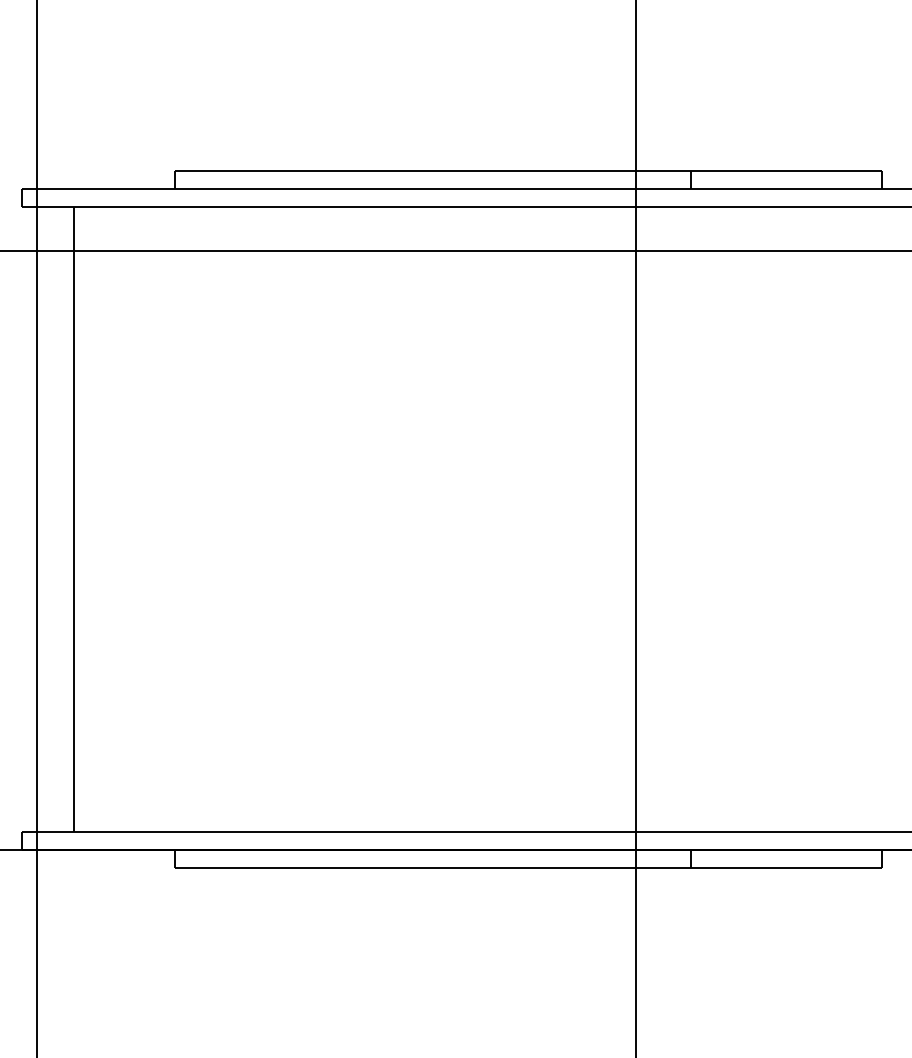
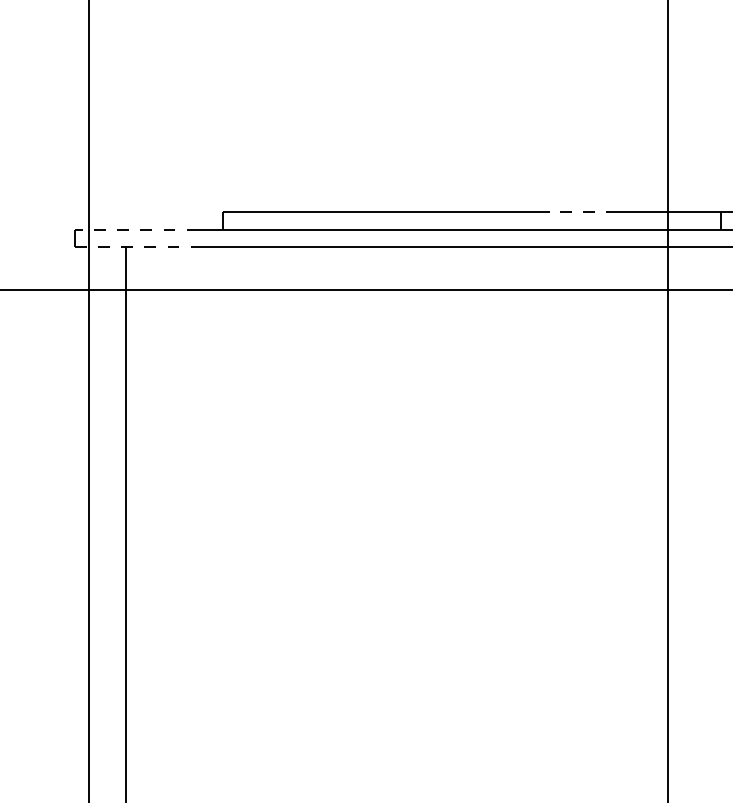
line: (548, 170) -> (583, 212), solid -> dashed
line: (85, 188) -> (136, 229), solid -> dashed
line: (85, 206) -> (136, 247), solid -> dashed

